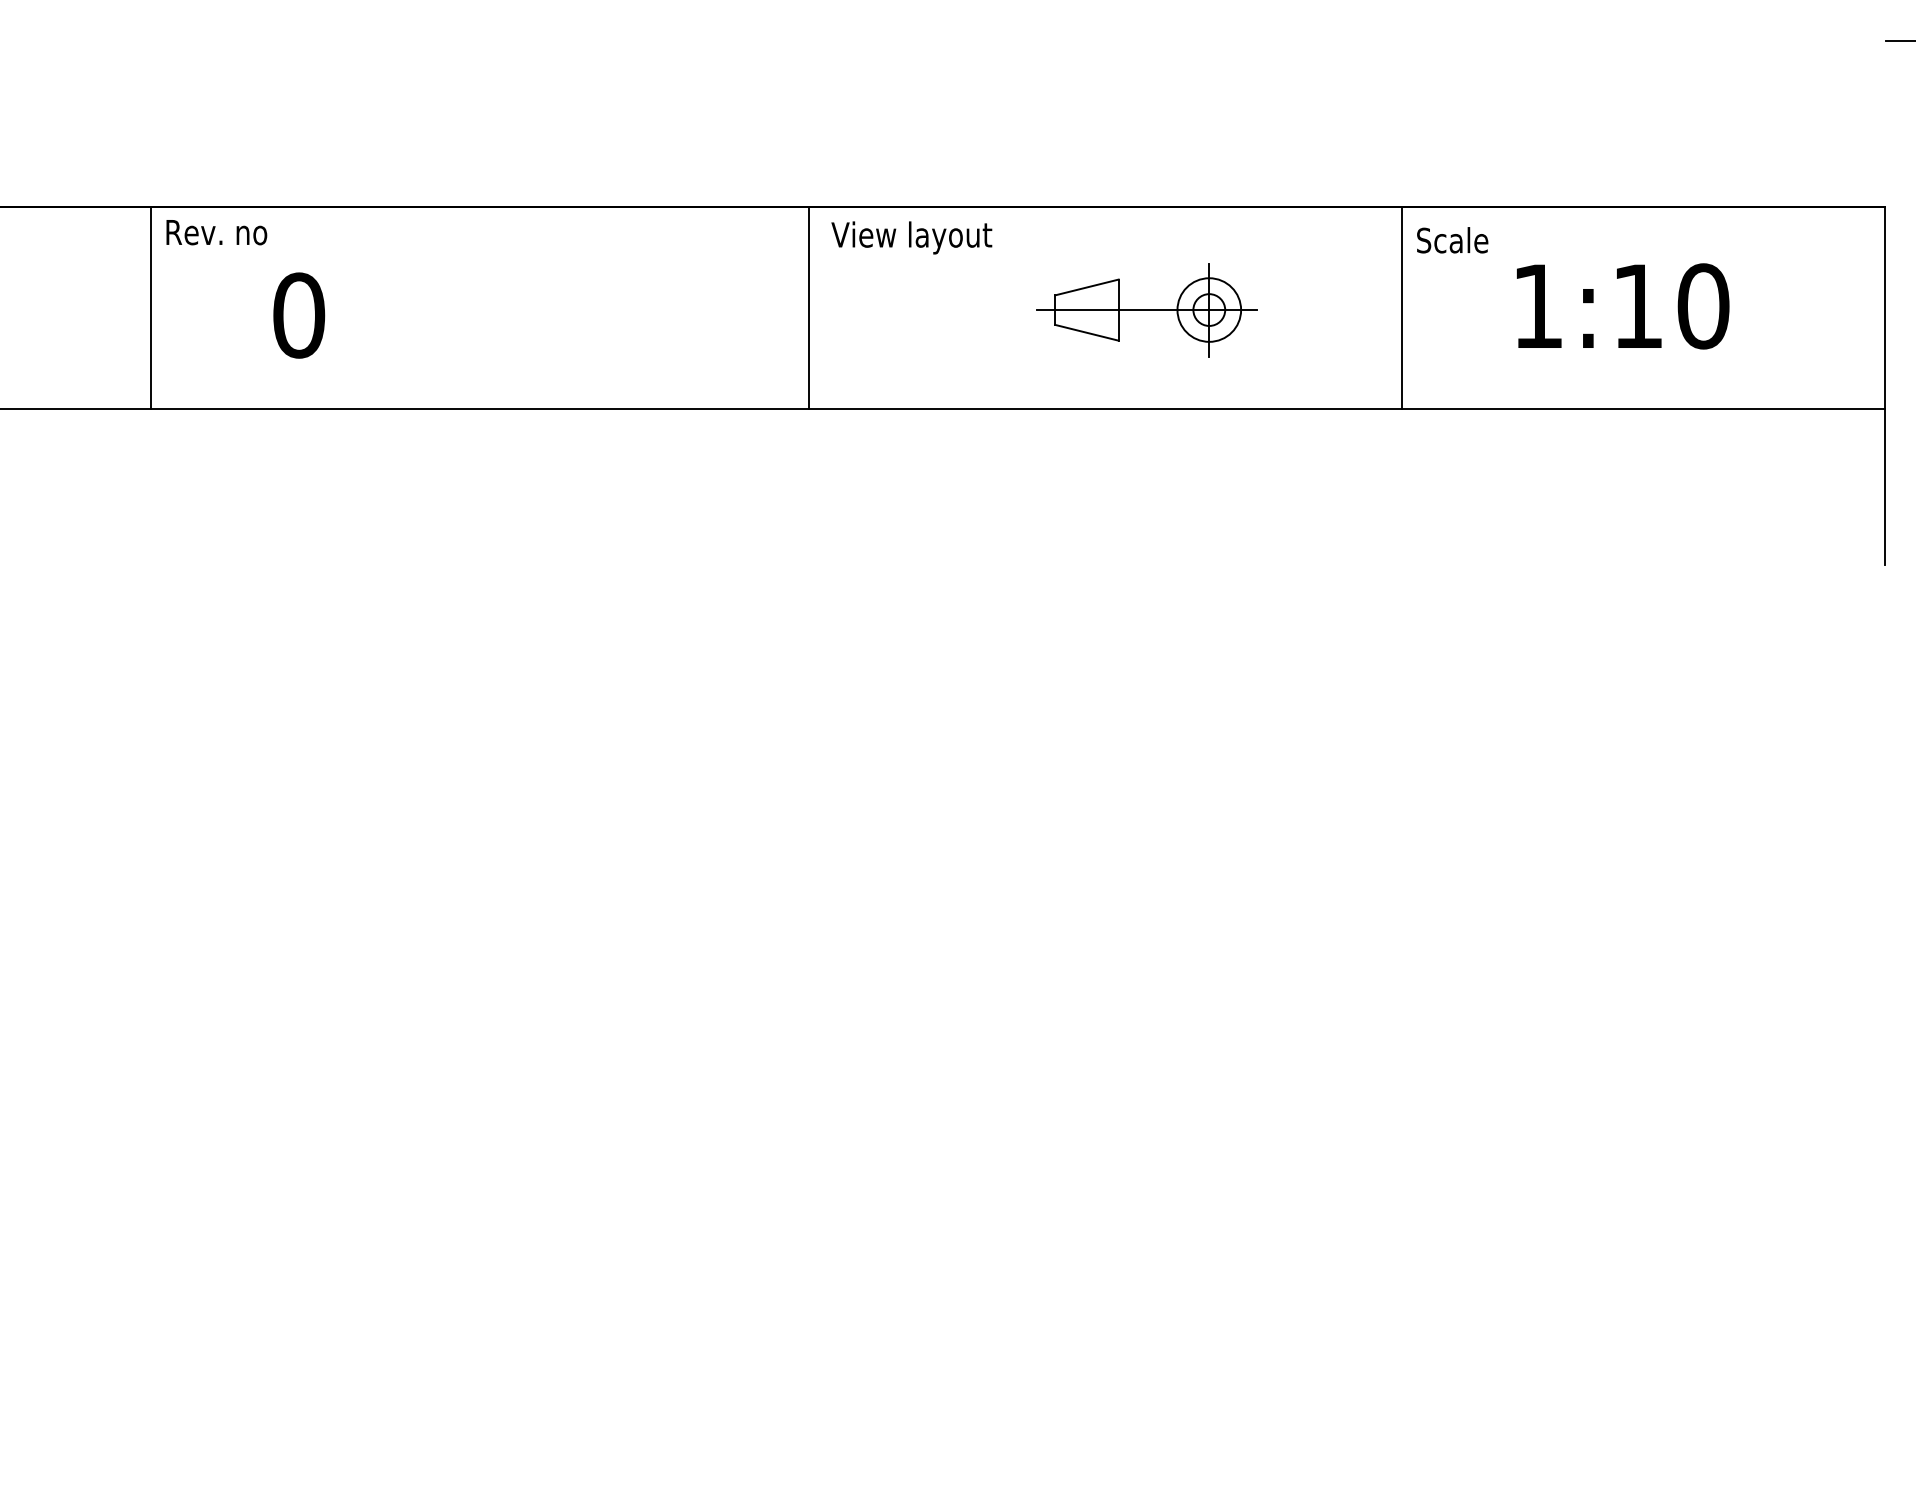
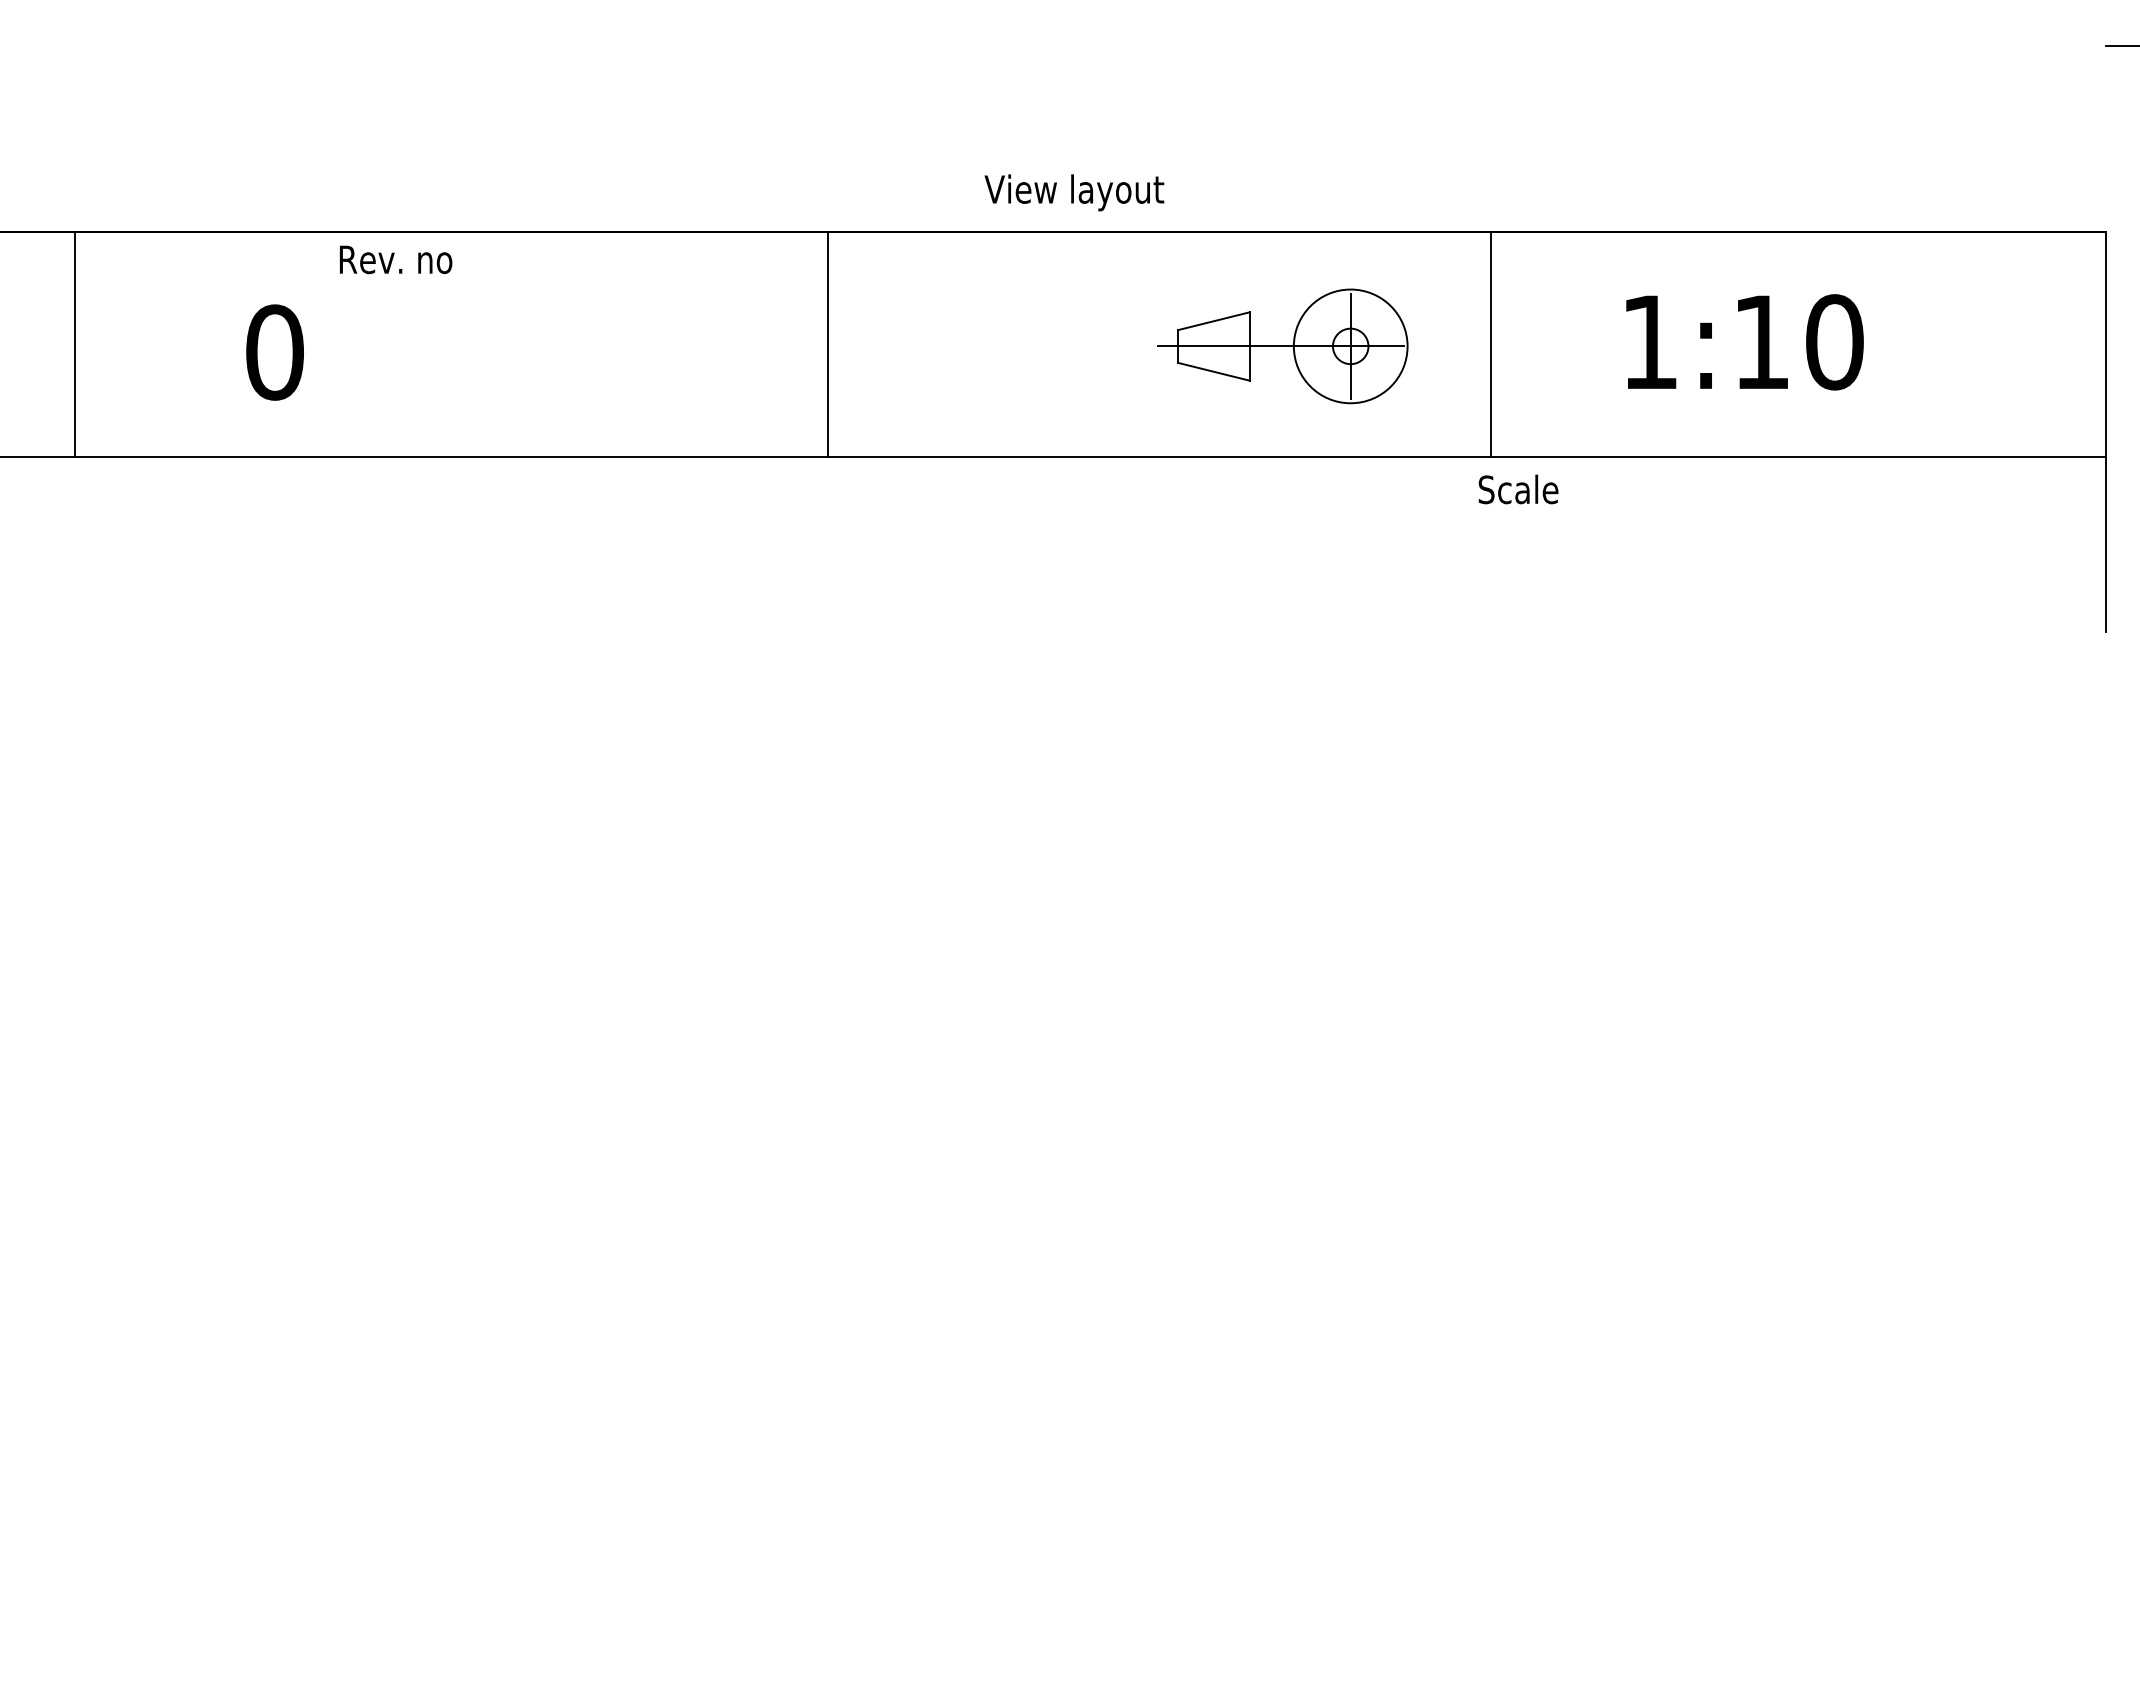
text: (217, 232) -> (396, 259), moved
text: (911, 237) -> (1074, 192), moved
text: (1452, 240) -> (1518, 489), moved
text: (1622, 306) -> (1744, 342), moved
line: (151, 308) -> (75, 344), moved
line: (808, 308) -> (828, 344), moved
line: (1402, 308) -> (1491, 344), moved
circle: (1209, 309) -> (1350, 345), size x1.6
text: (298, 315) -> (274, 352), moved

